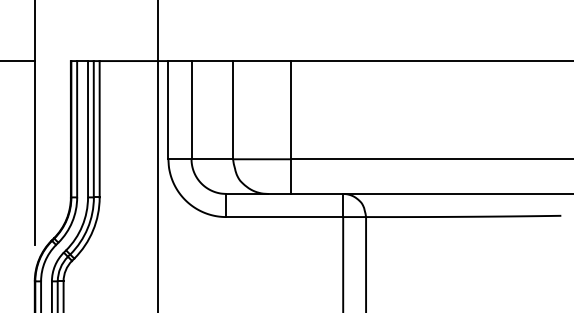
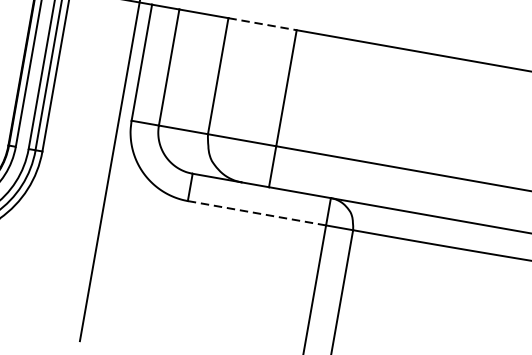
line: (261, 61) -> (261, 24), solid -> dashed
line: (284, 217) -> (256, 213), solid -> dashed

